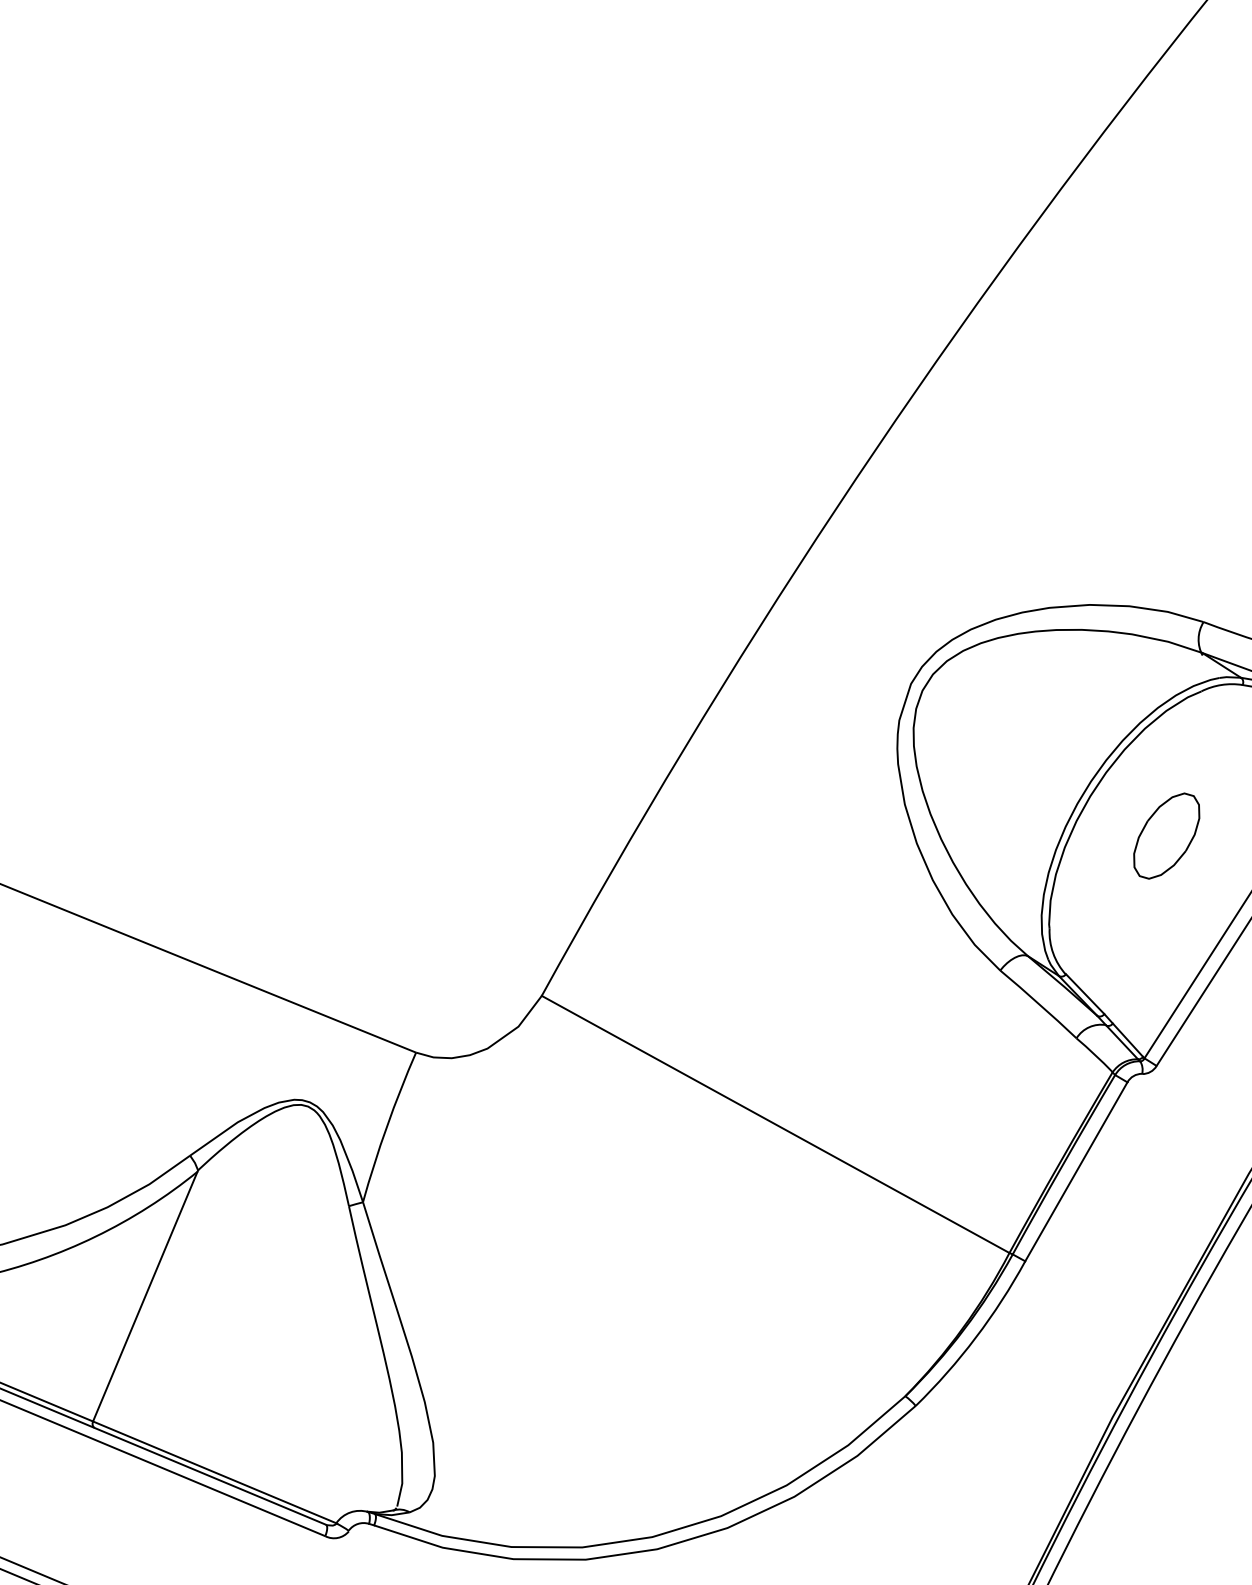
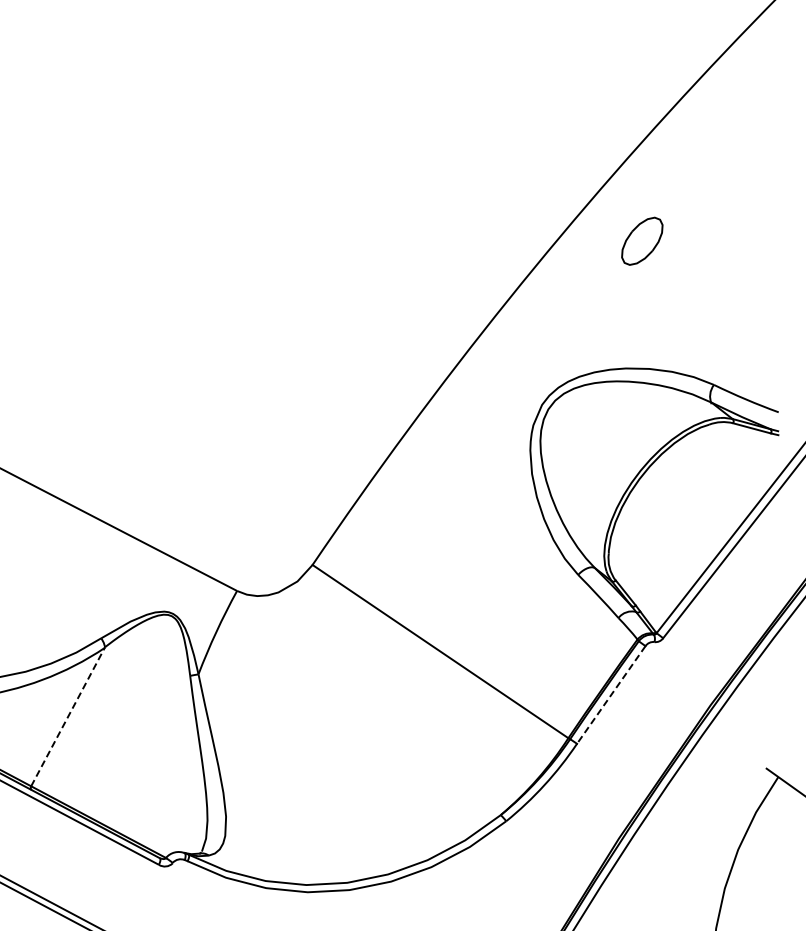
part: (1166, 834) -> (642, 240), moved
line: (1076, 1170) -> (611, 694), solid -> dashed
line: (146, 1295) -> (68, 716), solid -> dashed

